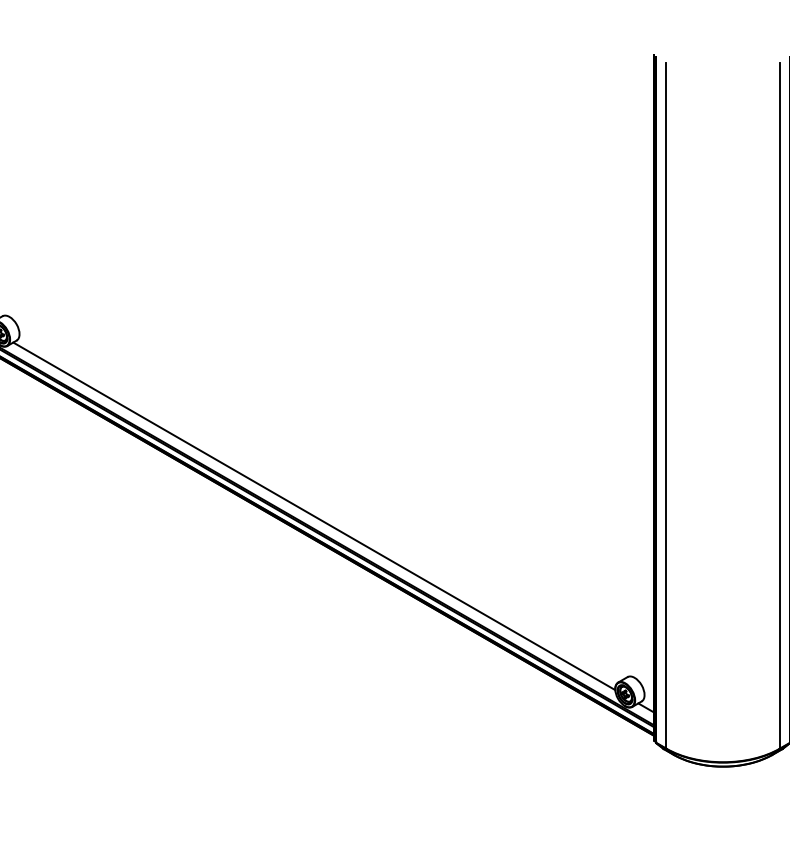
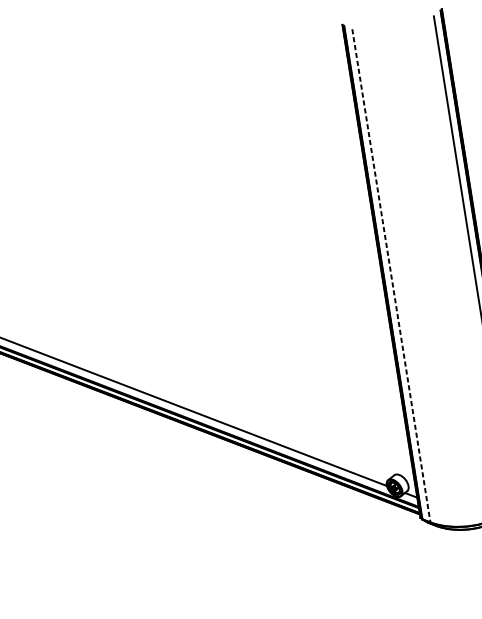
line: (666, 405) -> (391, 275), solid -> dashed

